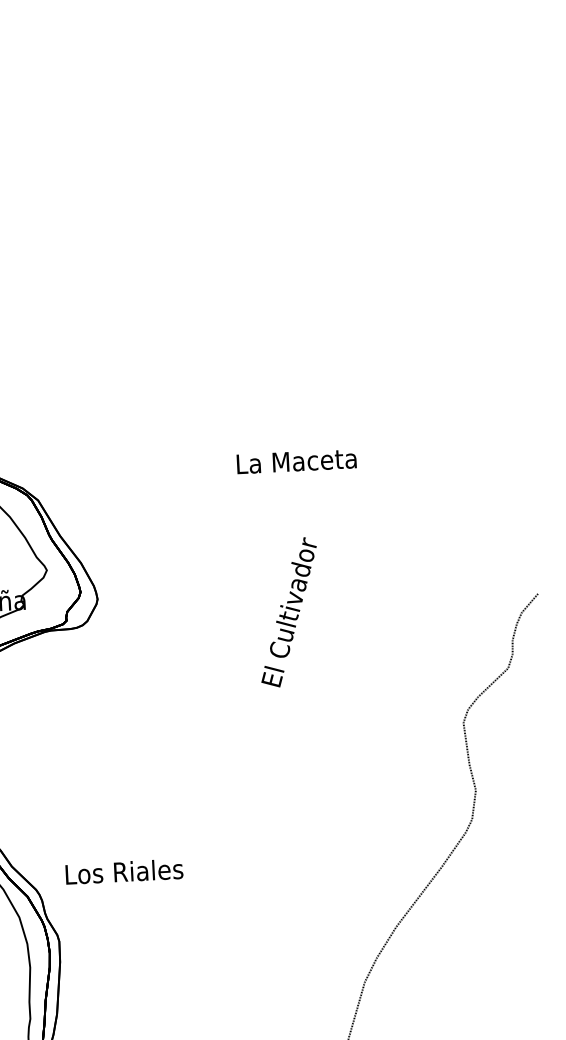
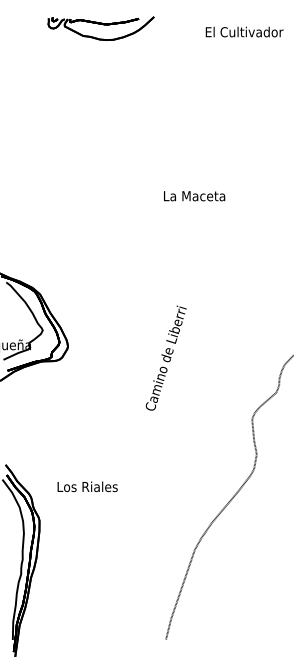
text: (296, 462) -> (194, 196), moved
text: (288, 610) -> (165, 357), El Cultivador -> Camino de Liberri
text: (124, 871) -> (87, 486), moved

